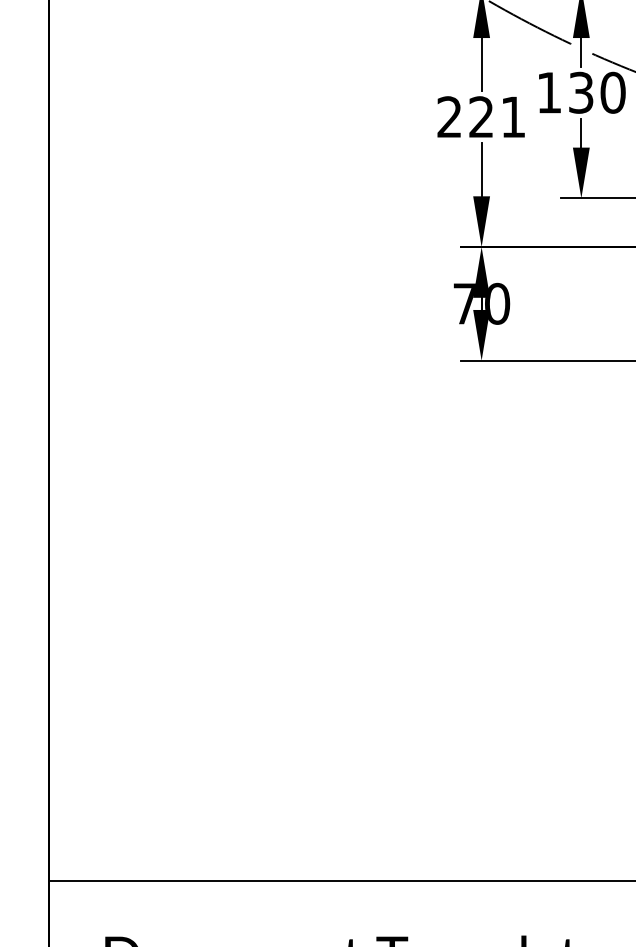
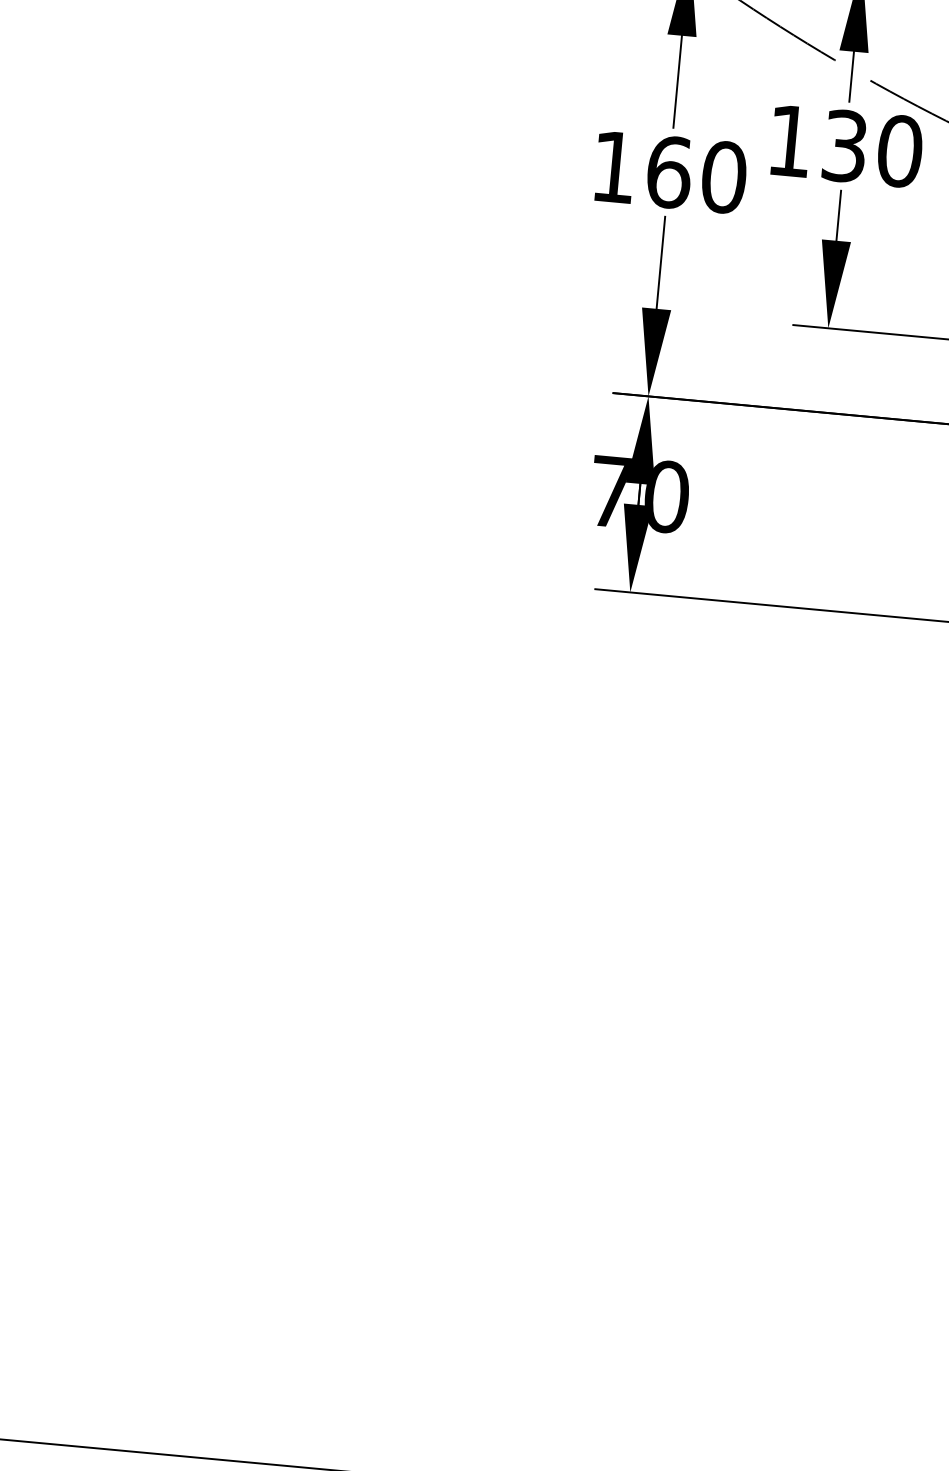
text: (481, 117) -> (669, 172), 221 -> 160

